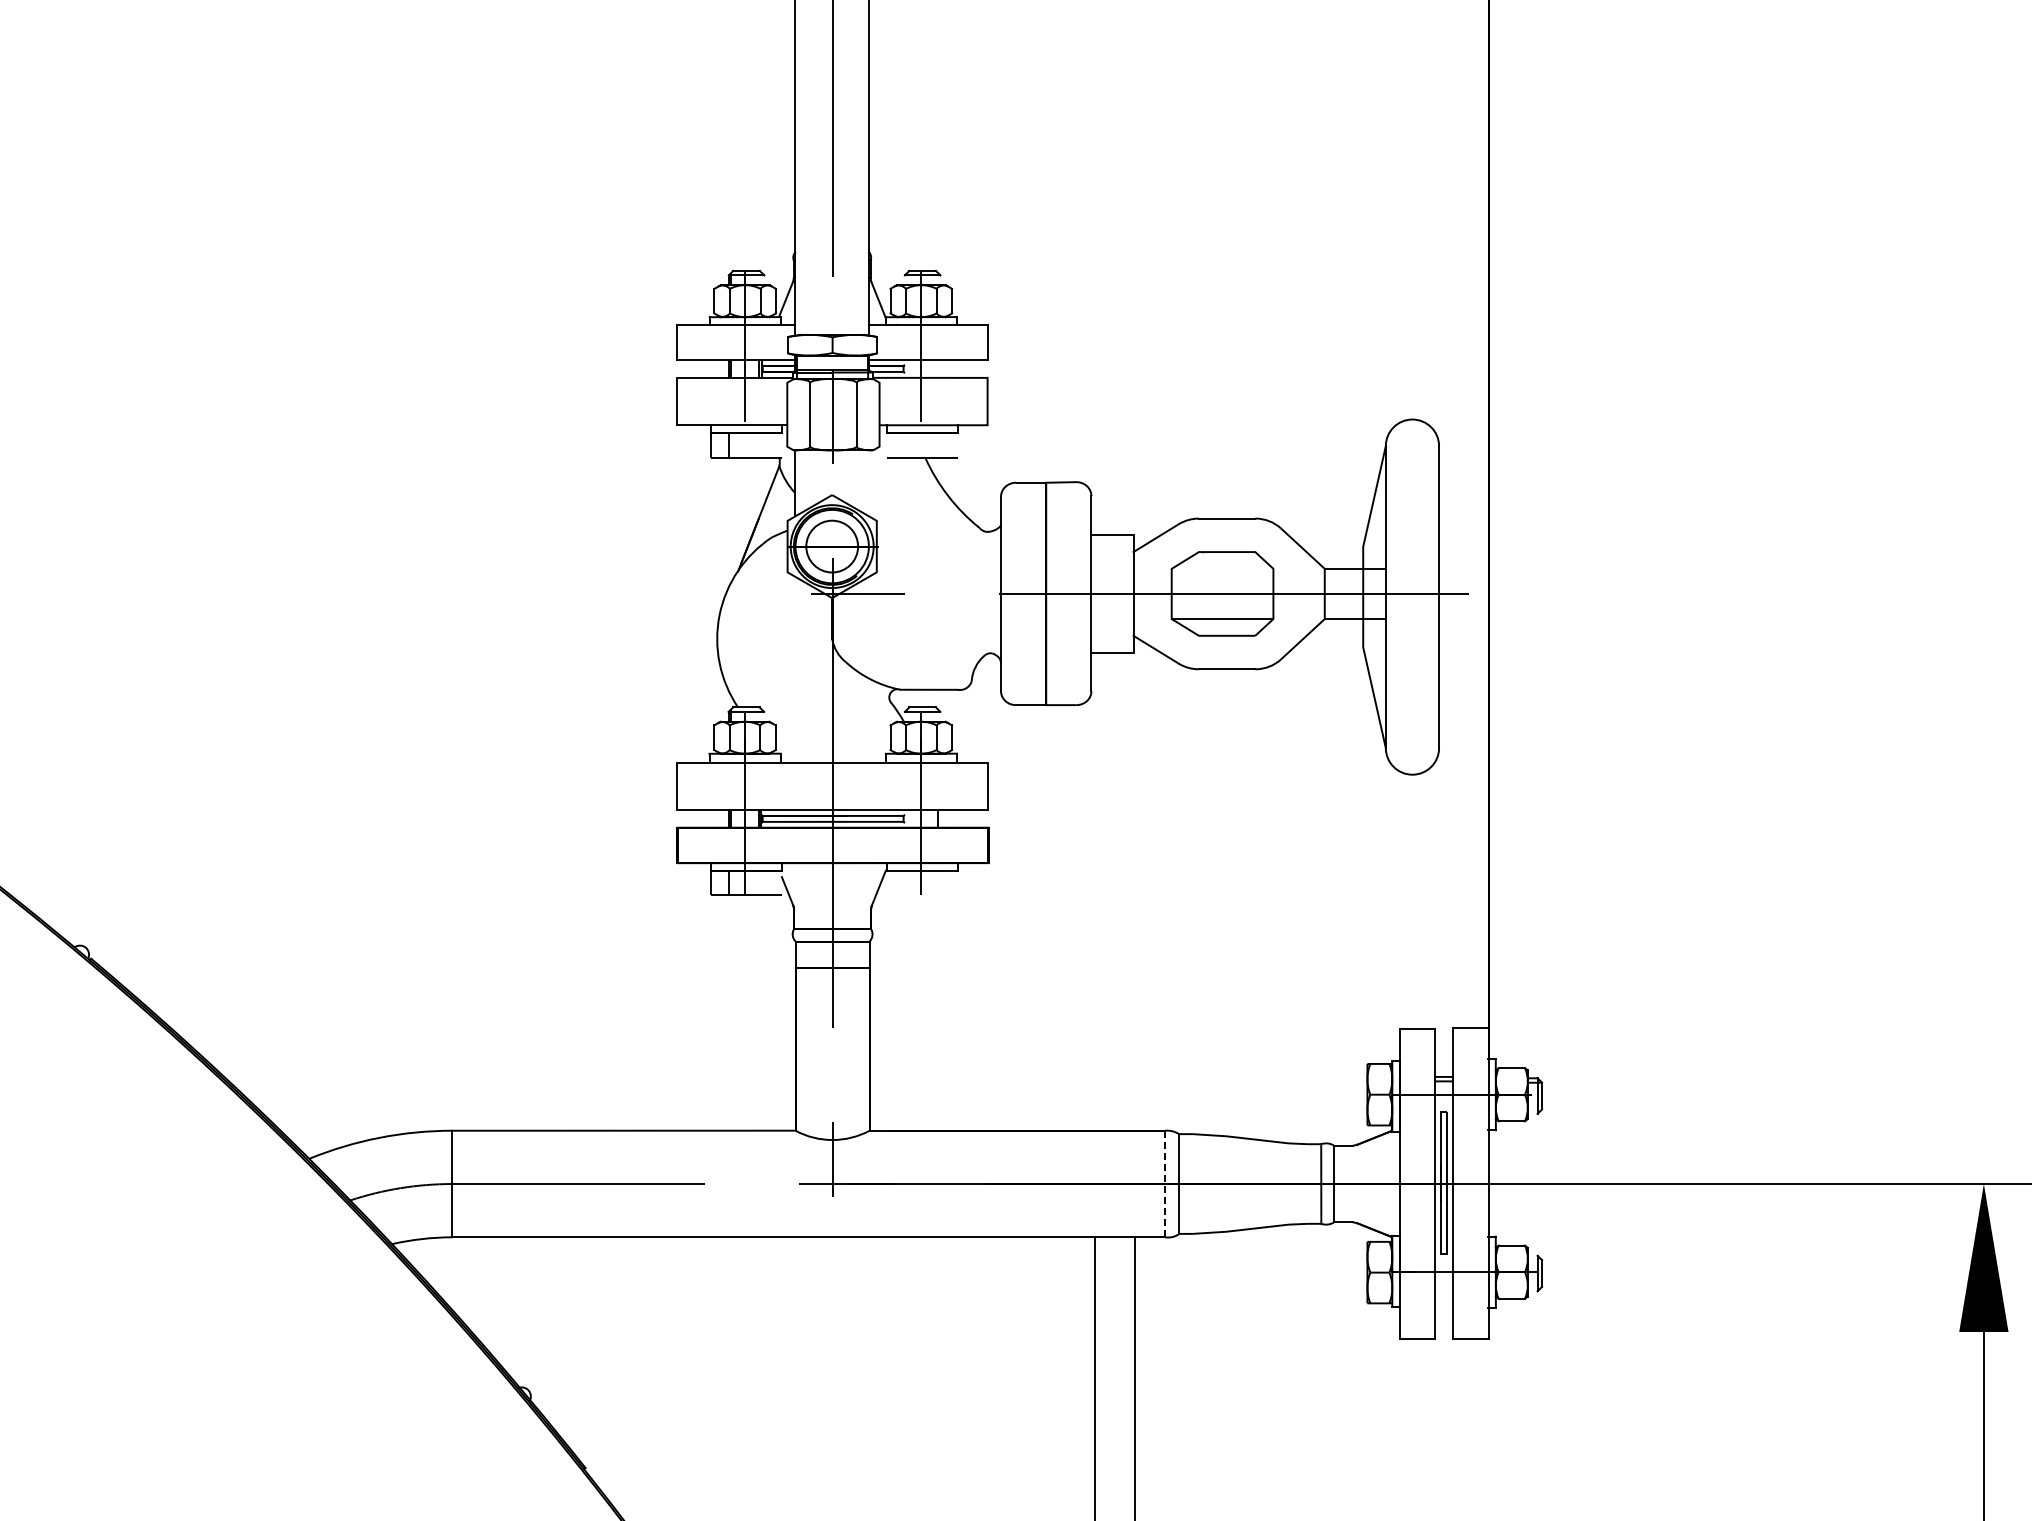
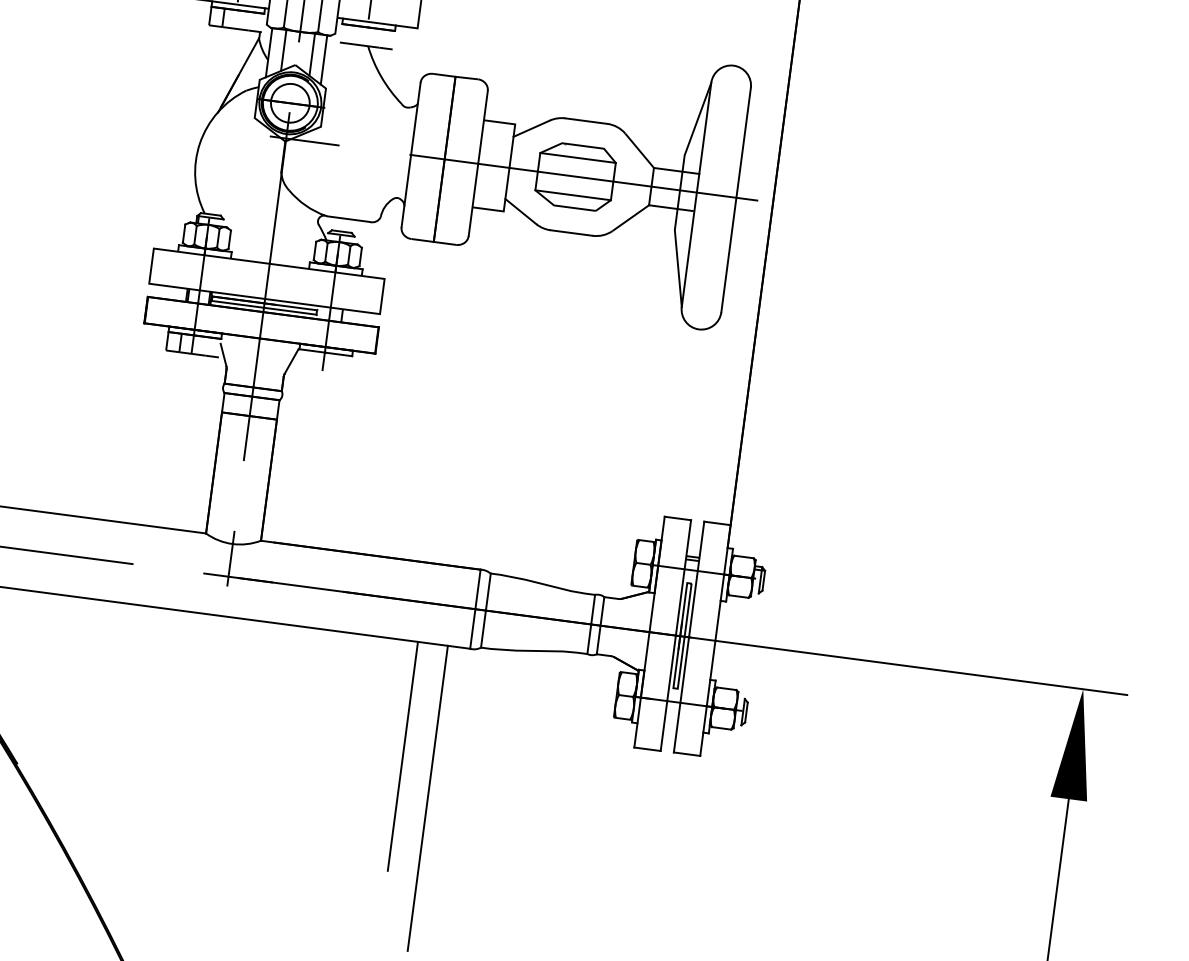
line: (814, 477) -> (283, 50), added
line: (852, 478) -> (312, 54), added
line: (869, 483) -> (324, 60), added
line: (1222, 568) -> (578, 157), added
line: (1165, 1184) -> (475, 609), dashed -> solid

